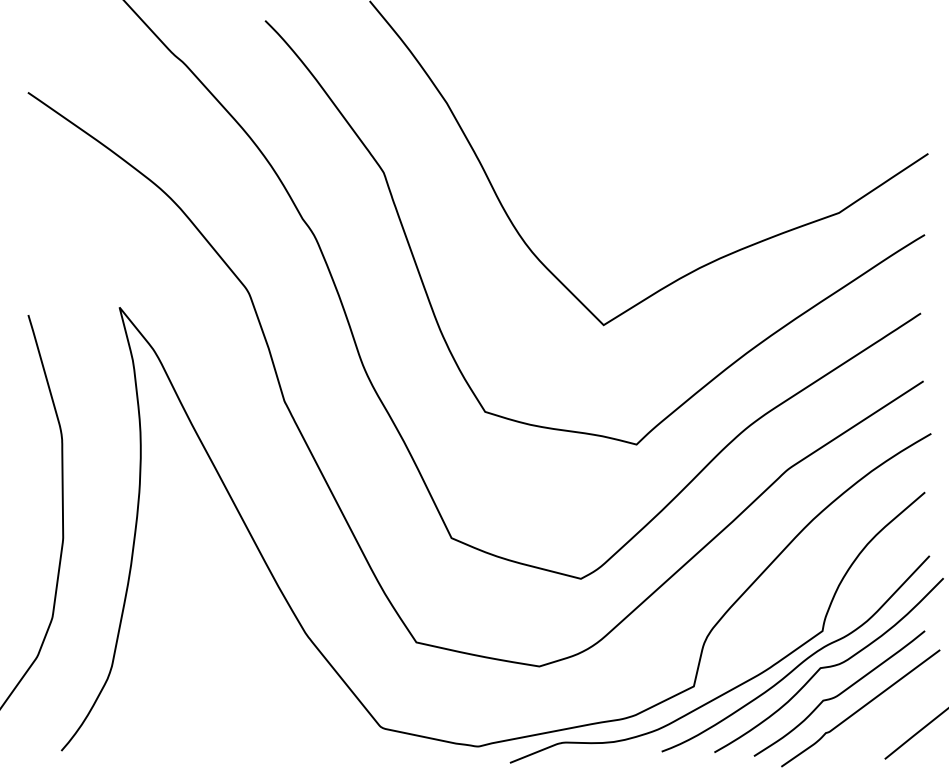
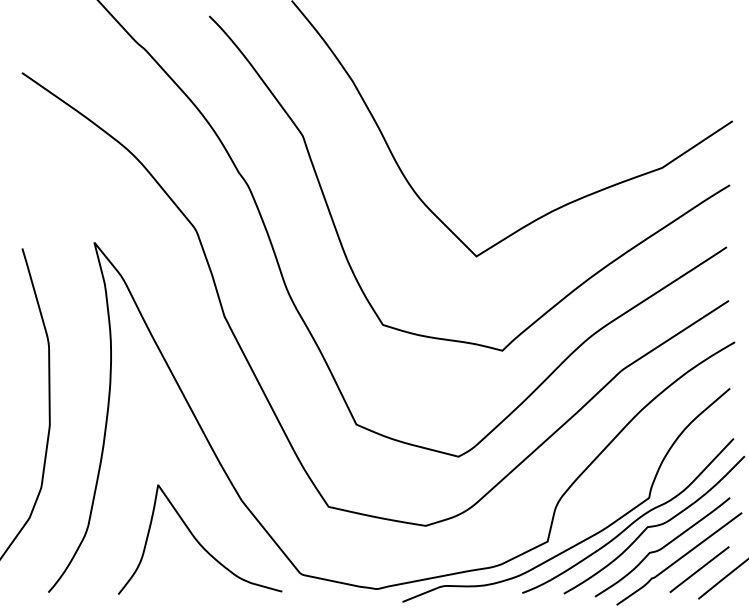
curve: (251, 685) -> (198, 540), added
line: (886, 721) -> (699, 569), added

